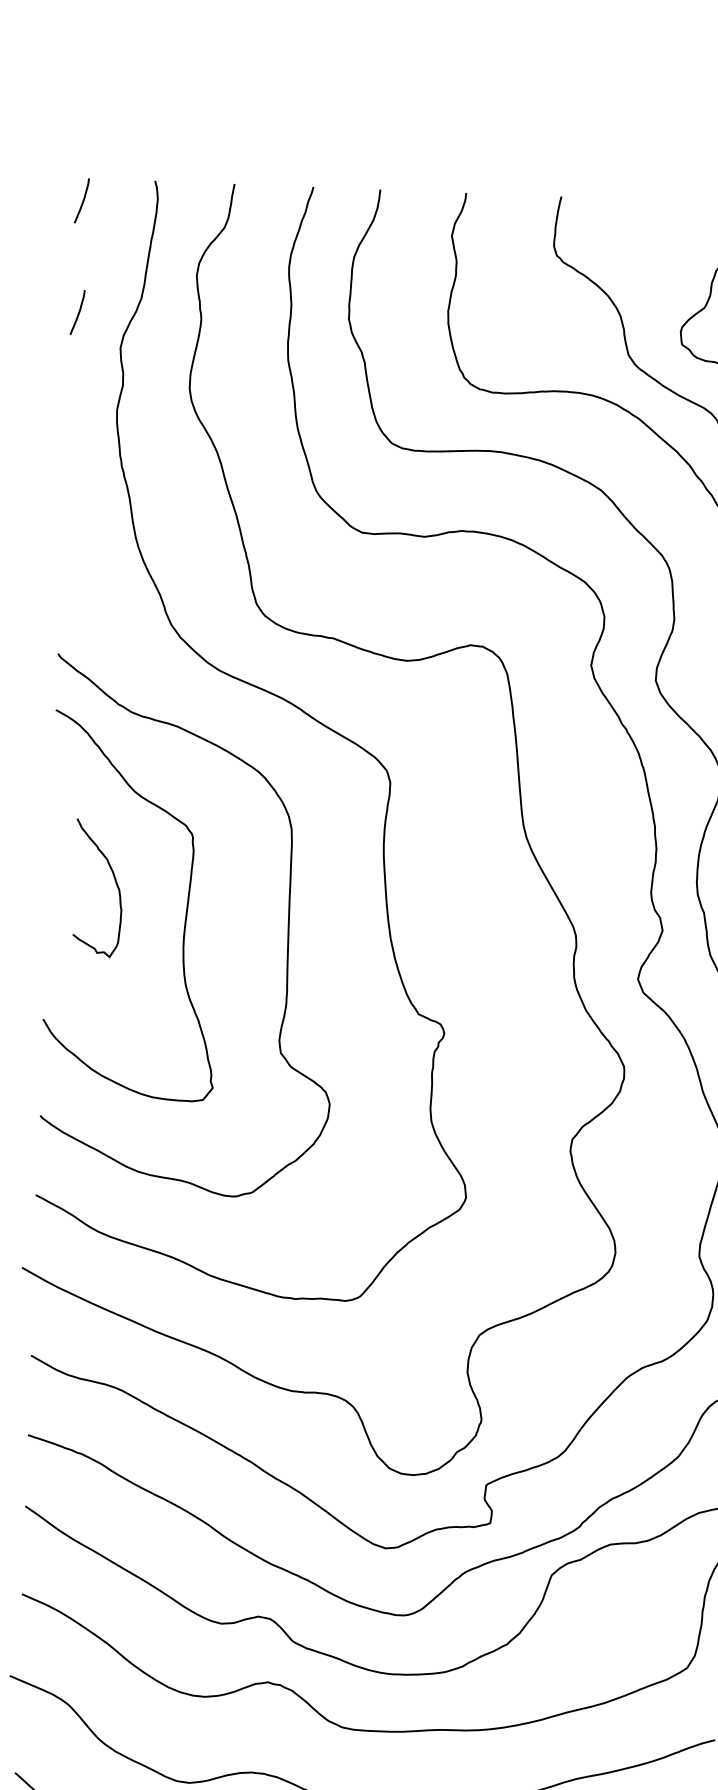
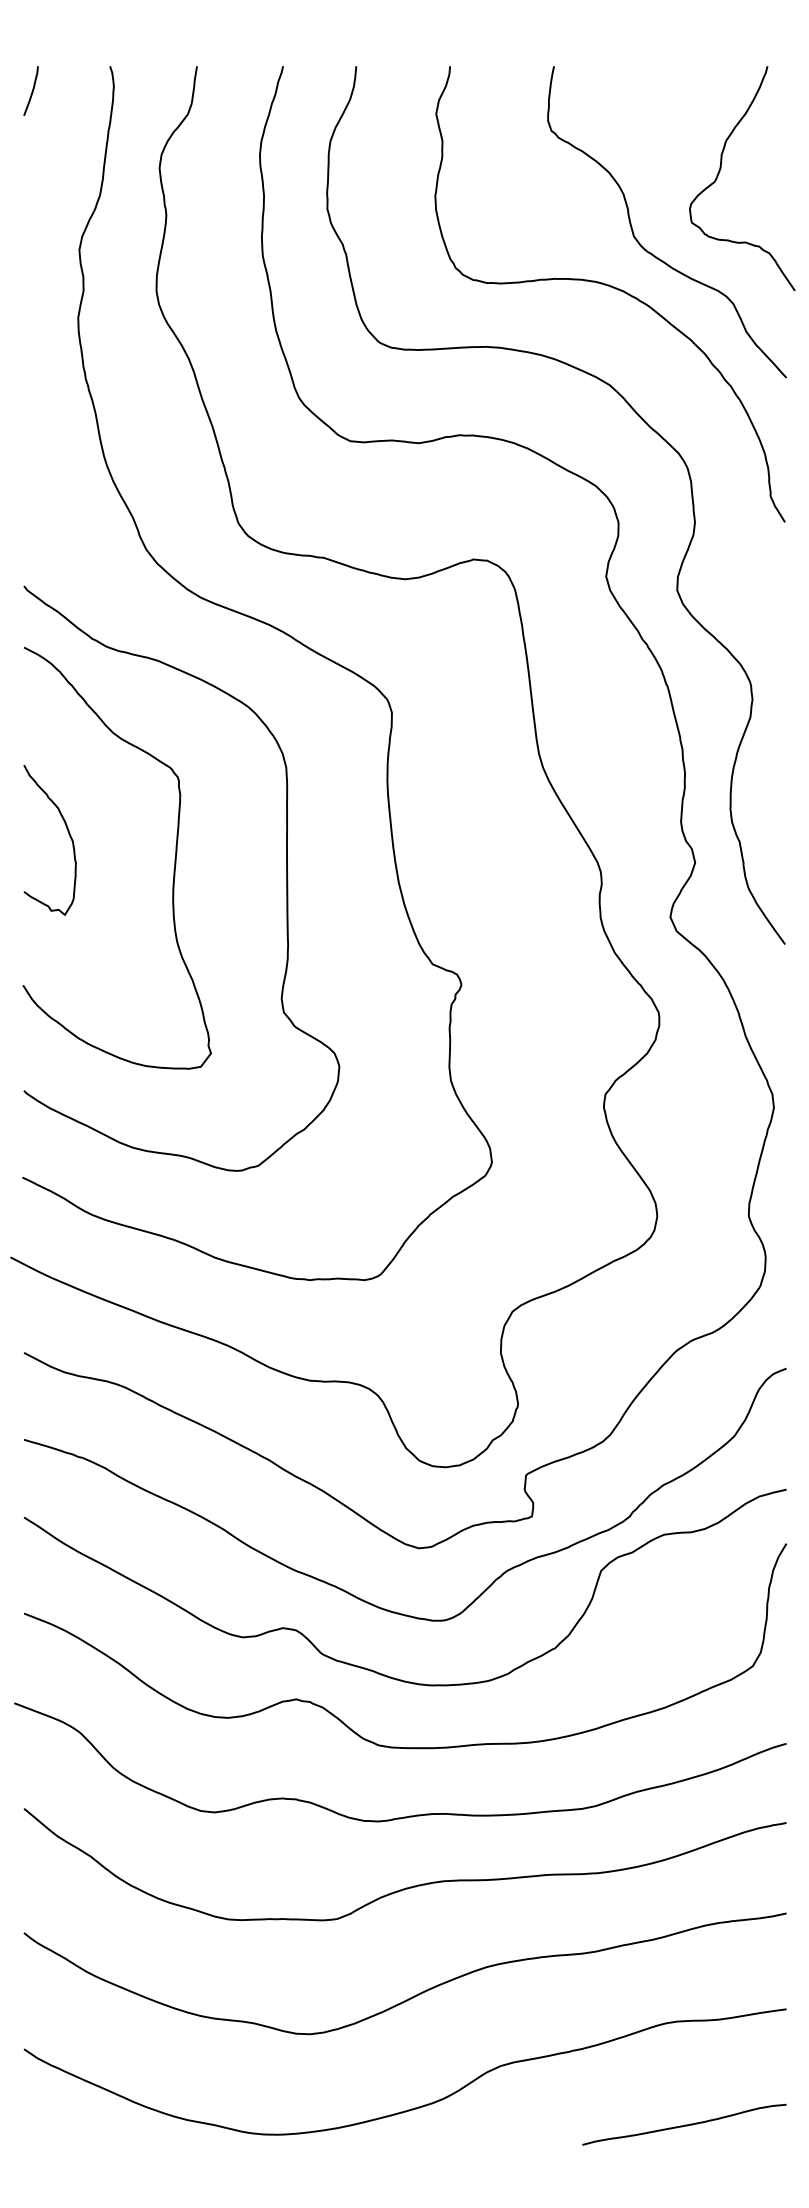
curve: (77, 312) -> (31, 213), removed
curve: (115, 883) -> (68, 834), moved

